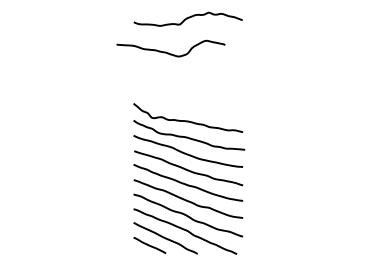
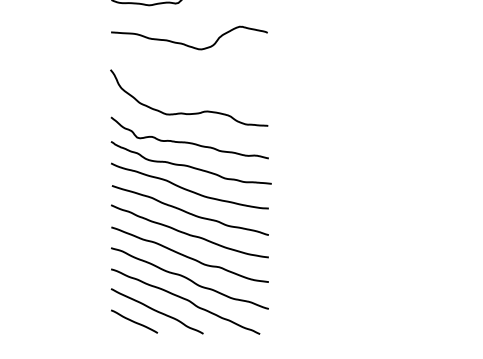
curve: (168, 52) -> (185, 43), moved
curve: (187, 100) -> (188, 112), added

